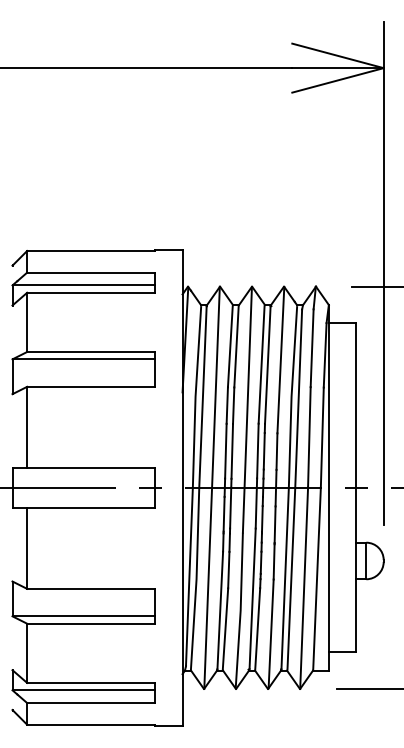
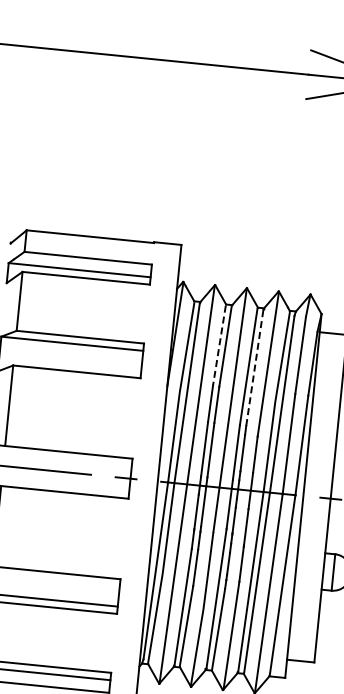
line: (230, 346) -> (219, 345), solid -> dashed
line: (267, 365) -> (254, 368), solid -> dashed

